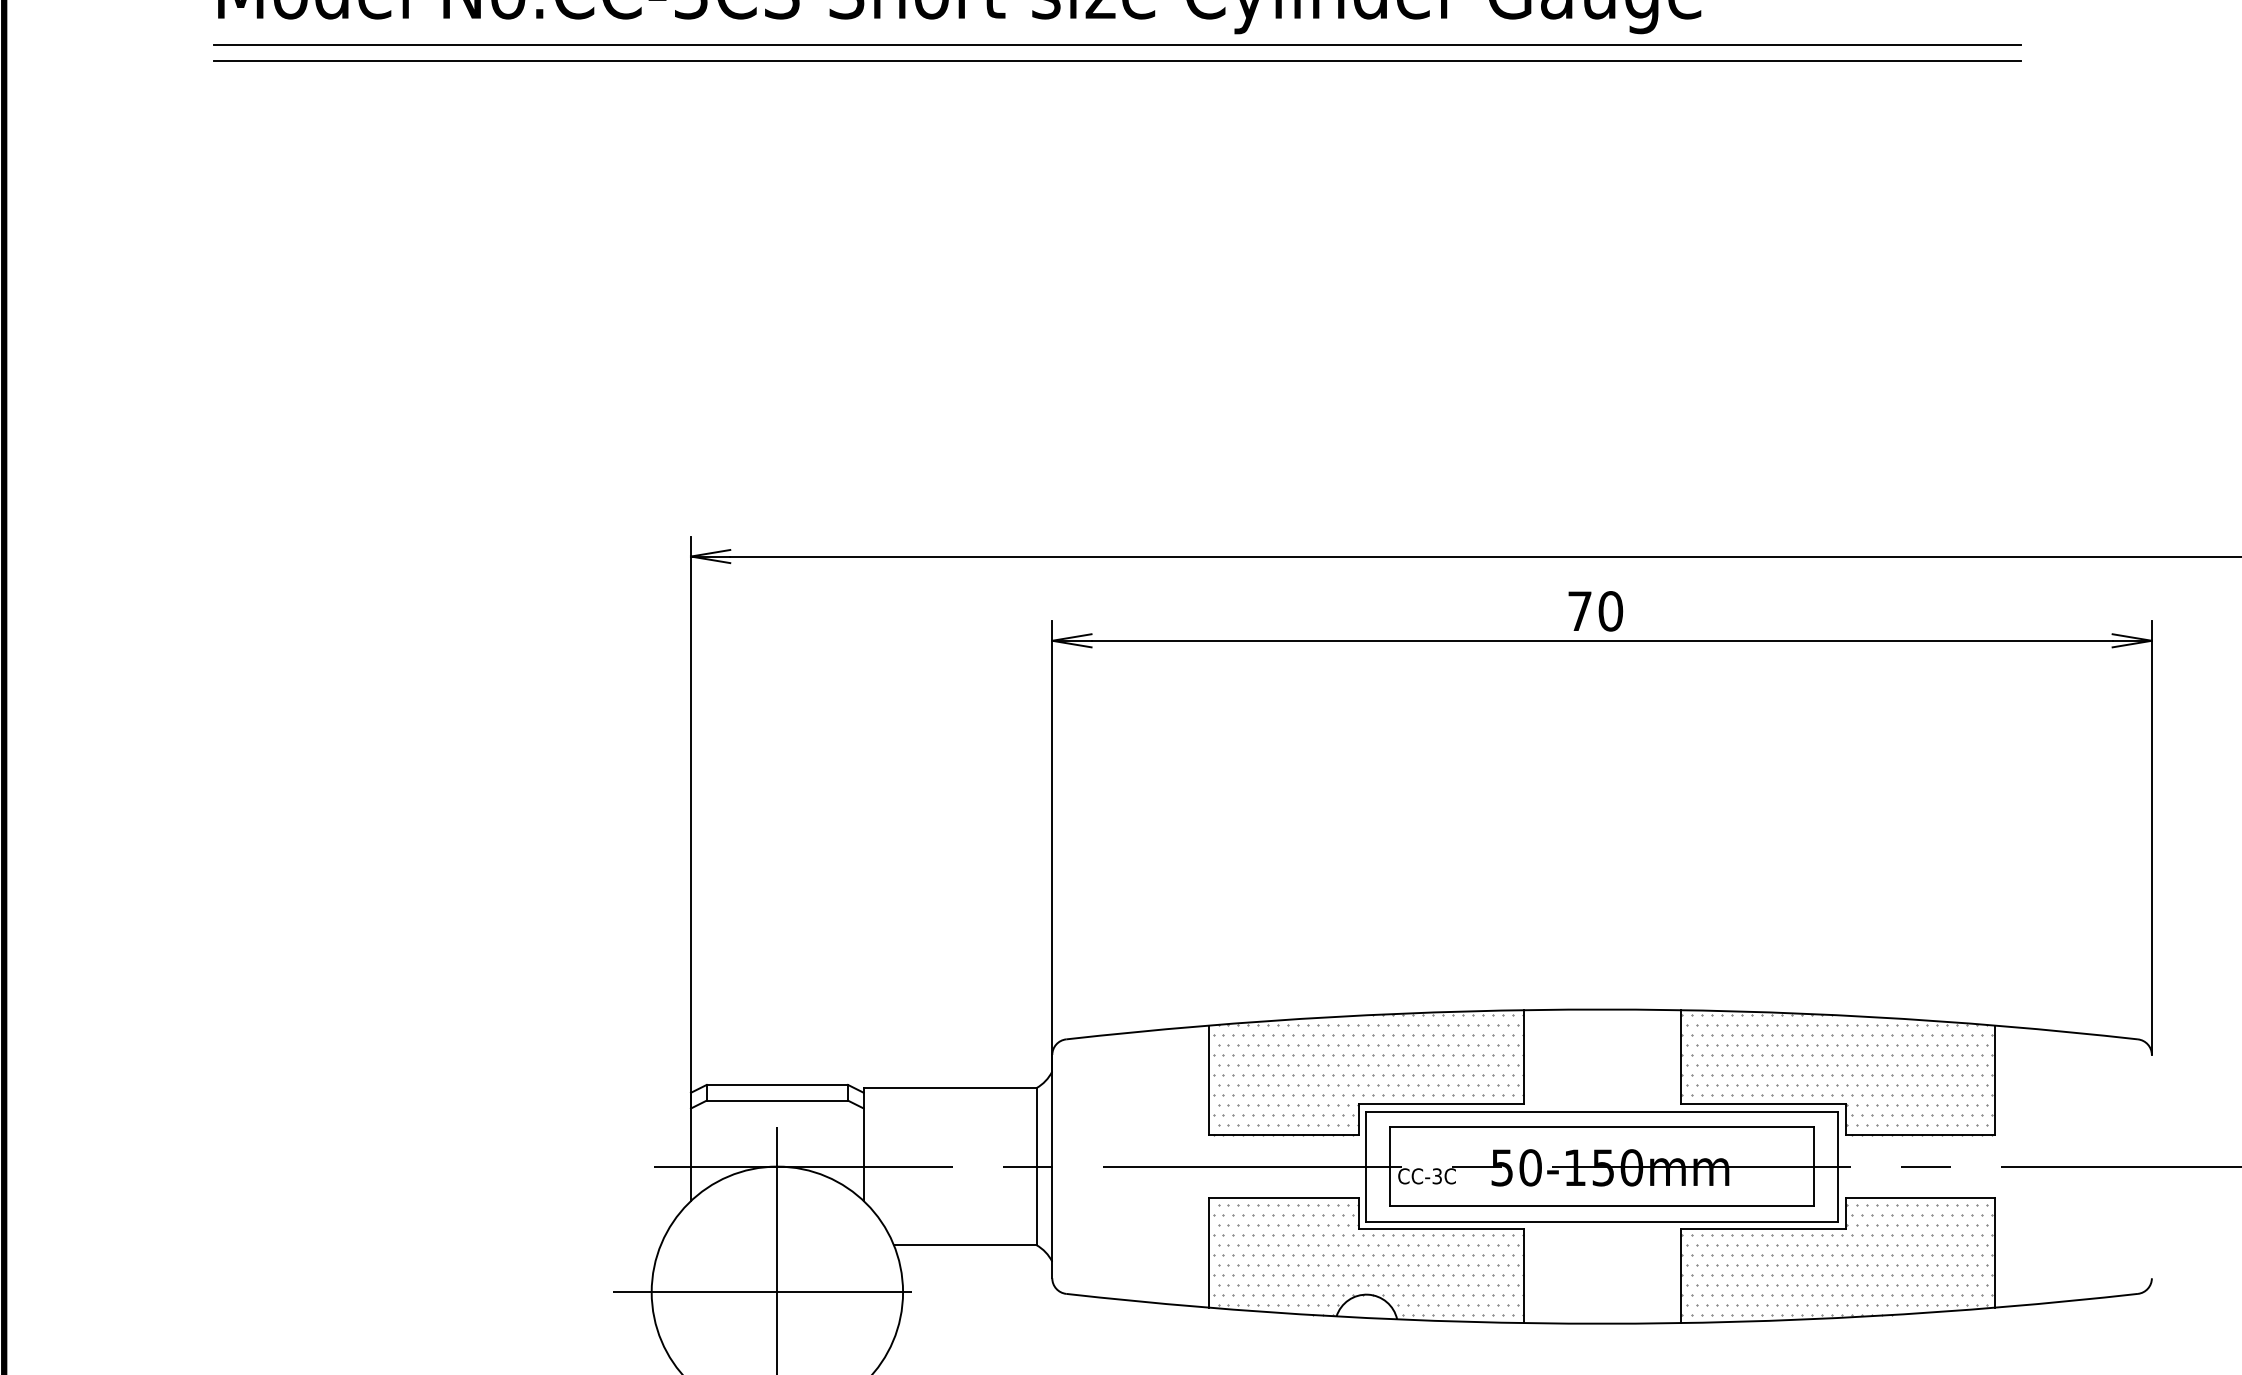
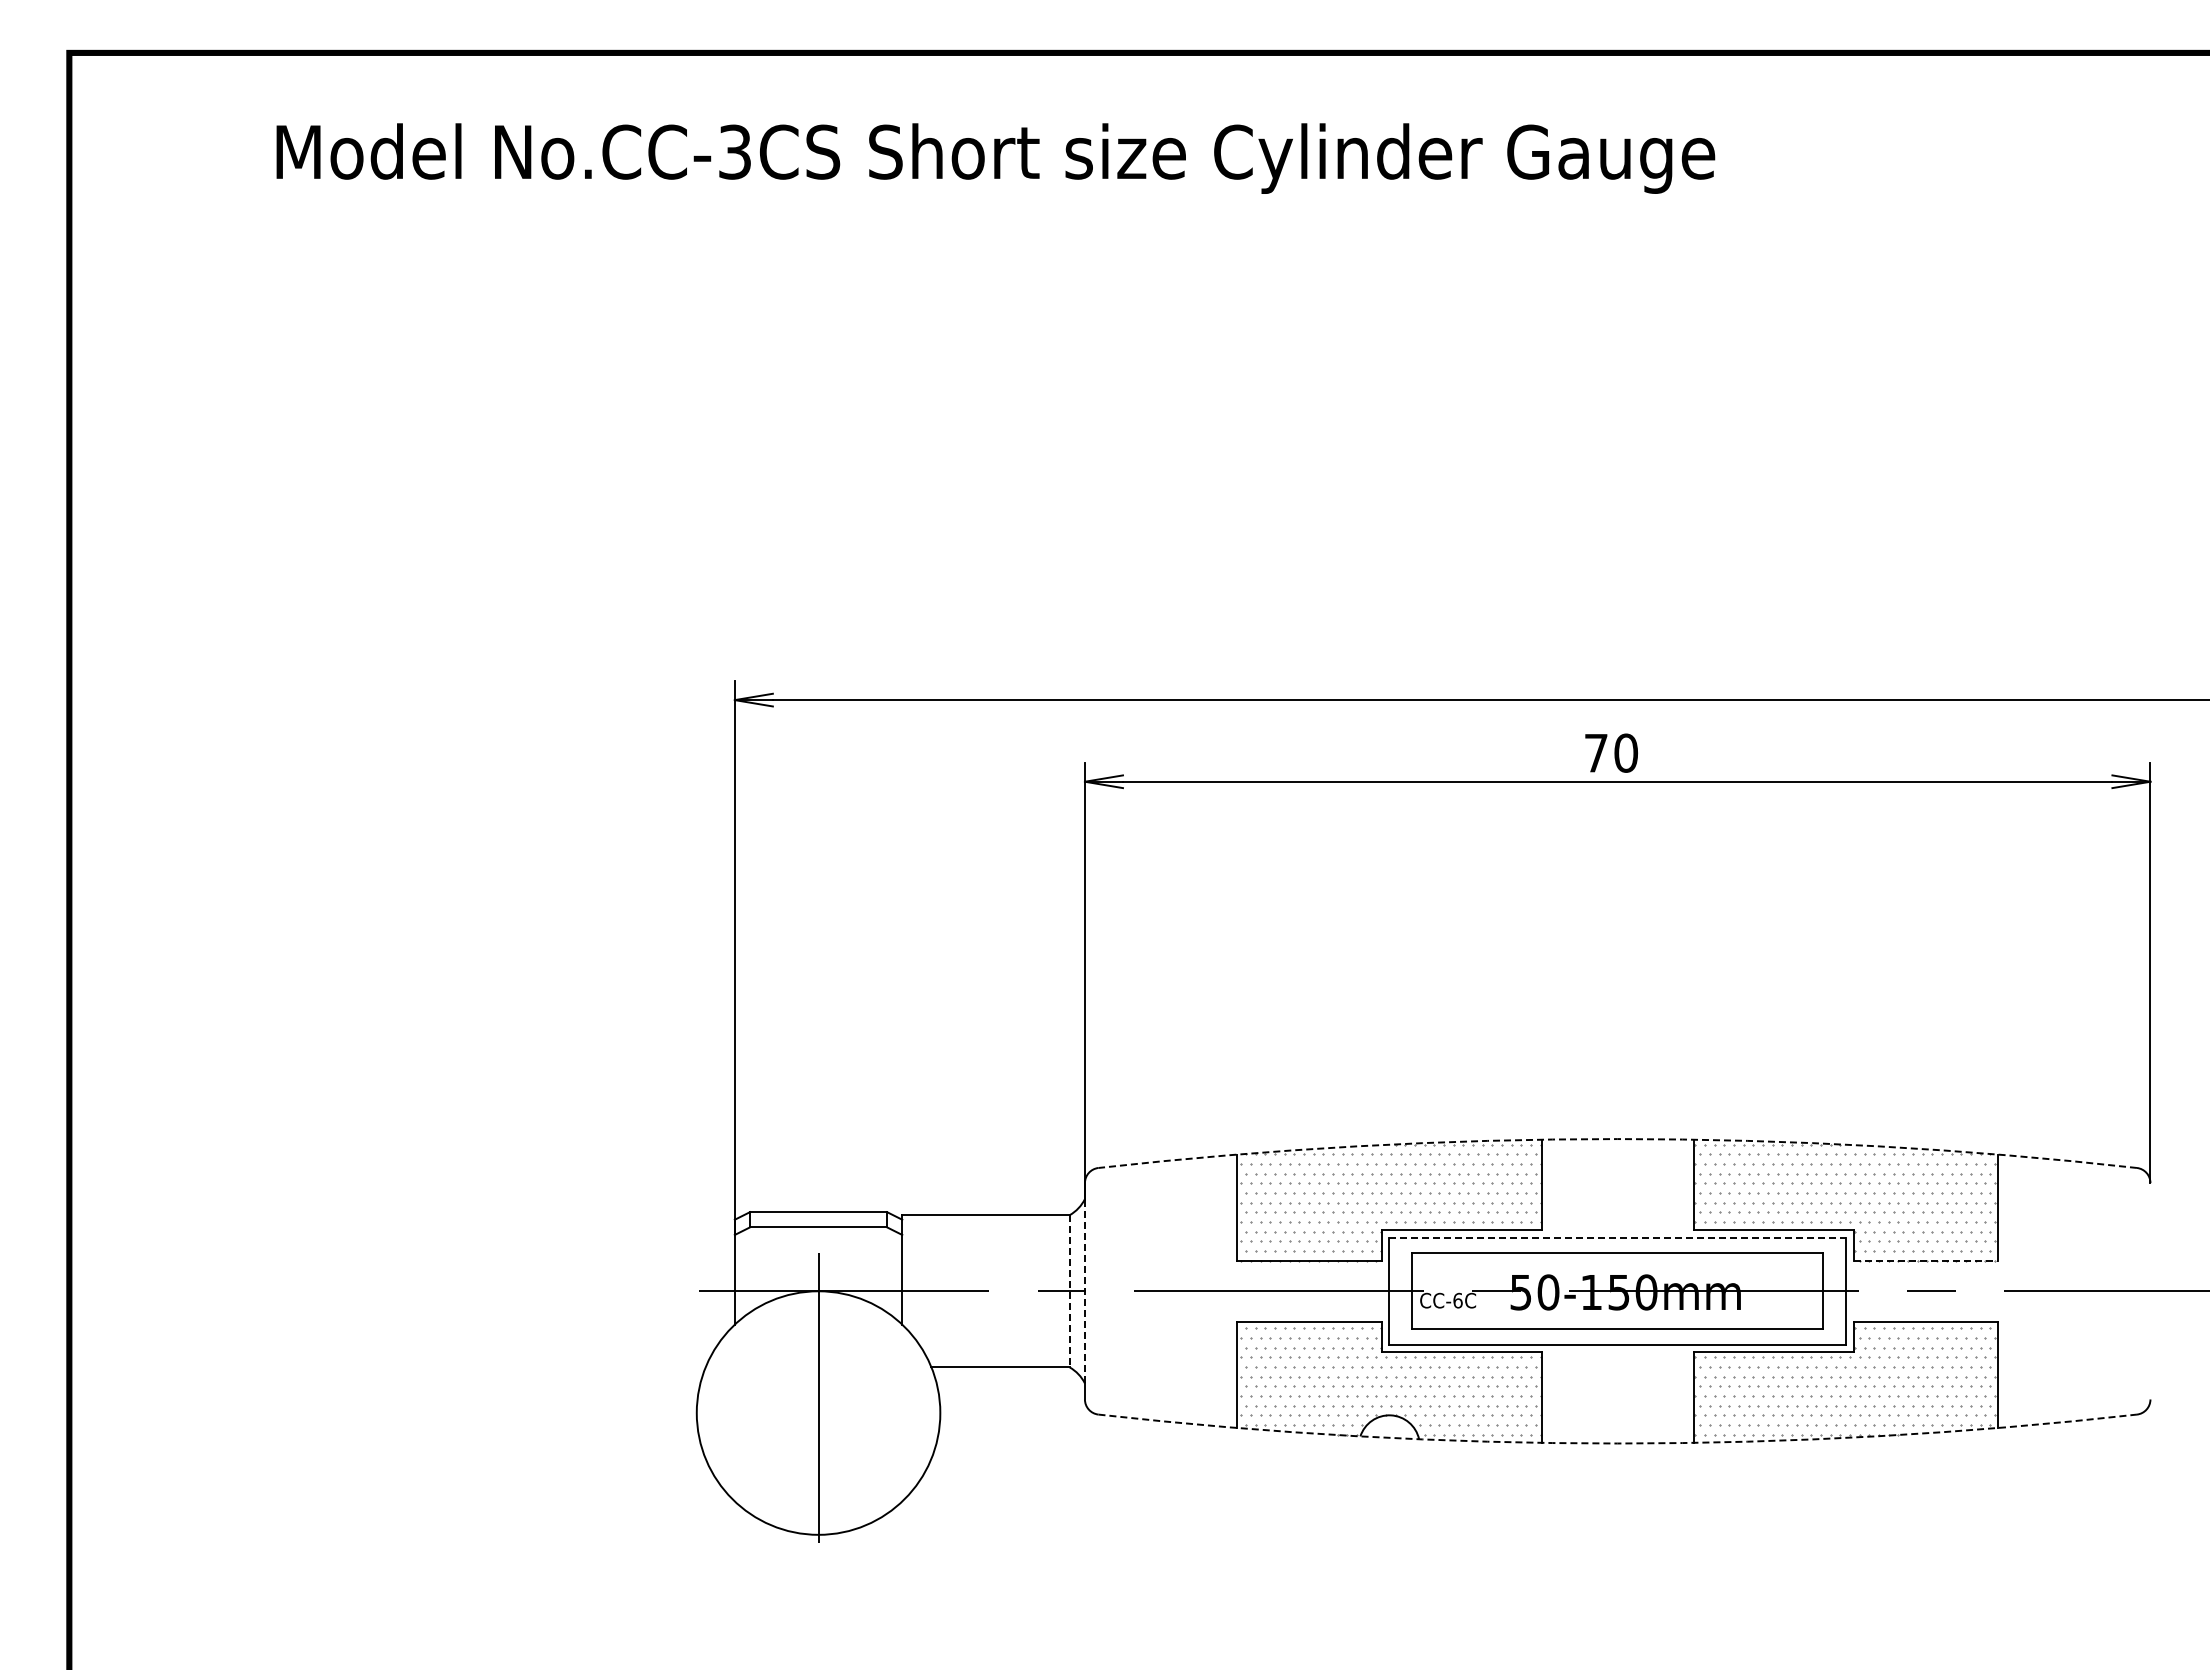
line: (1117, 45) -> (1148, 204), removed
line: (1117, 60) -> (1148, 219), removed
arc: (1601, 1009) -> (1617, 1139), solid -> dashed
line: (1602, 1112) -> (1618, 1238), solid -> dashed
line: (1920, 1134) -> (1926, 1260), solid -> dashed
line: (1036, 1166) -> (1069, 1291), solid -> dashed
line: (1051, 1166) -> (1084, 1291), solid -> dashed
text: (1436, 1176) -> (1457, 1300), CC-3C -> CC-6C
line: (776, 1292) -> (817, 1413), removed
arc: (1601, 1323) -> (1617, 1443), solid -> dashed

